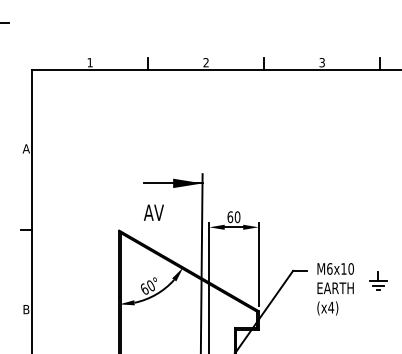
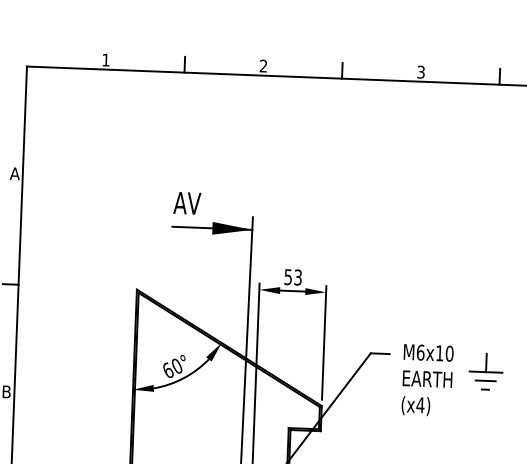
text: (153, 212) -> (186, 202), moved
text: (233, 217) -> (292, 277), 60 -> 53
part: (378, 280) -> (486, 370), size x1.43

